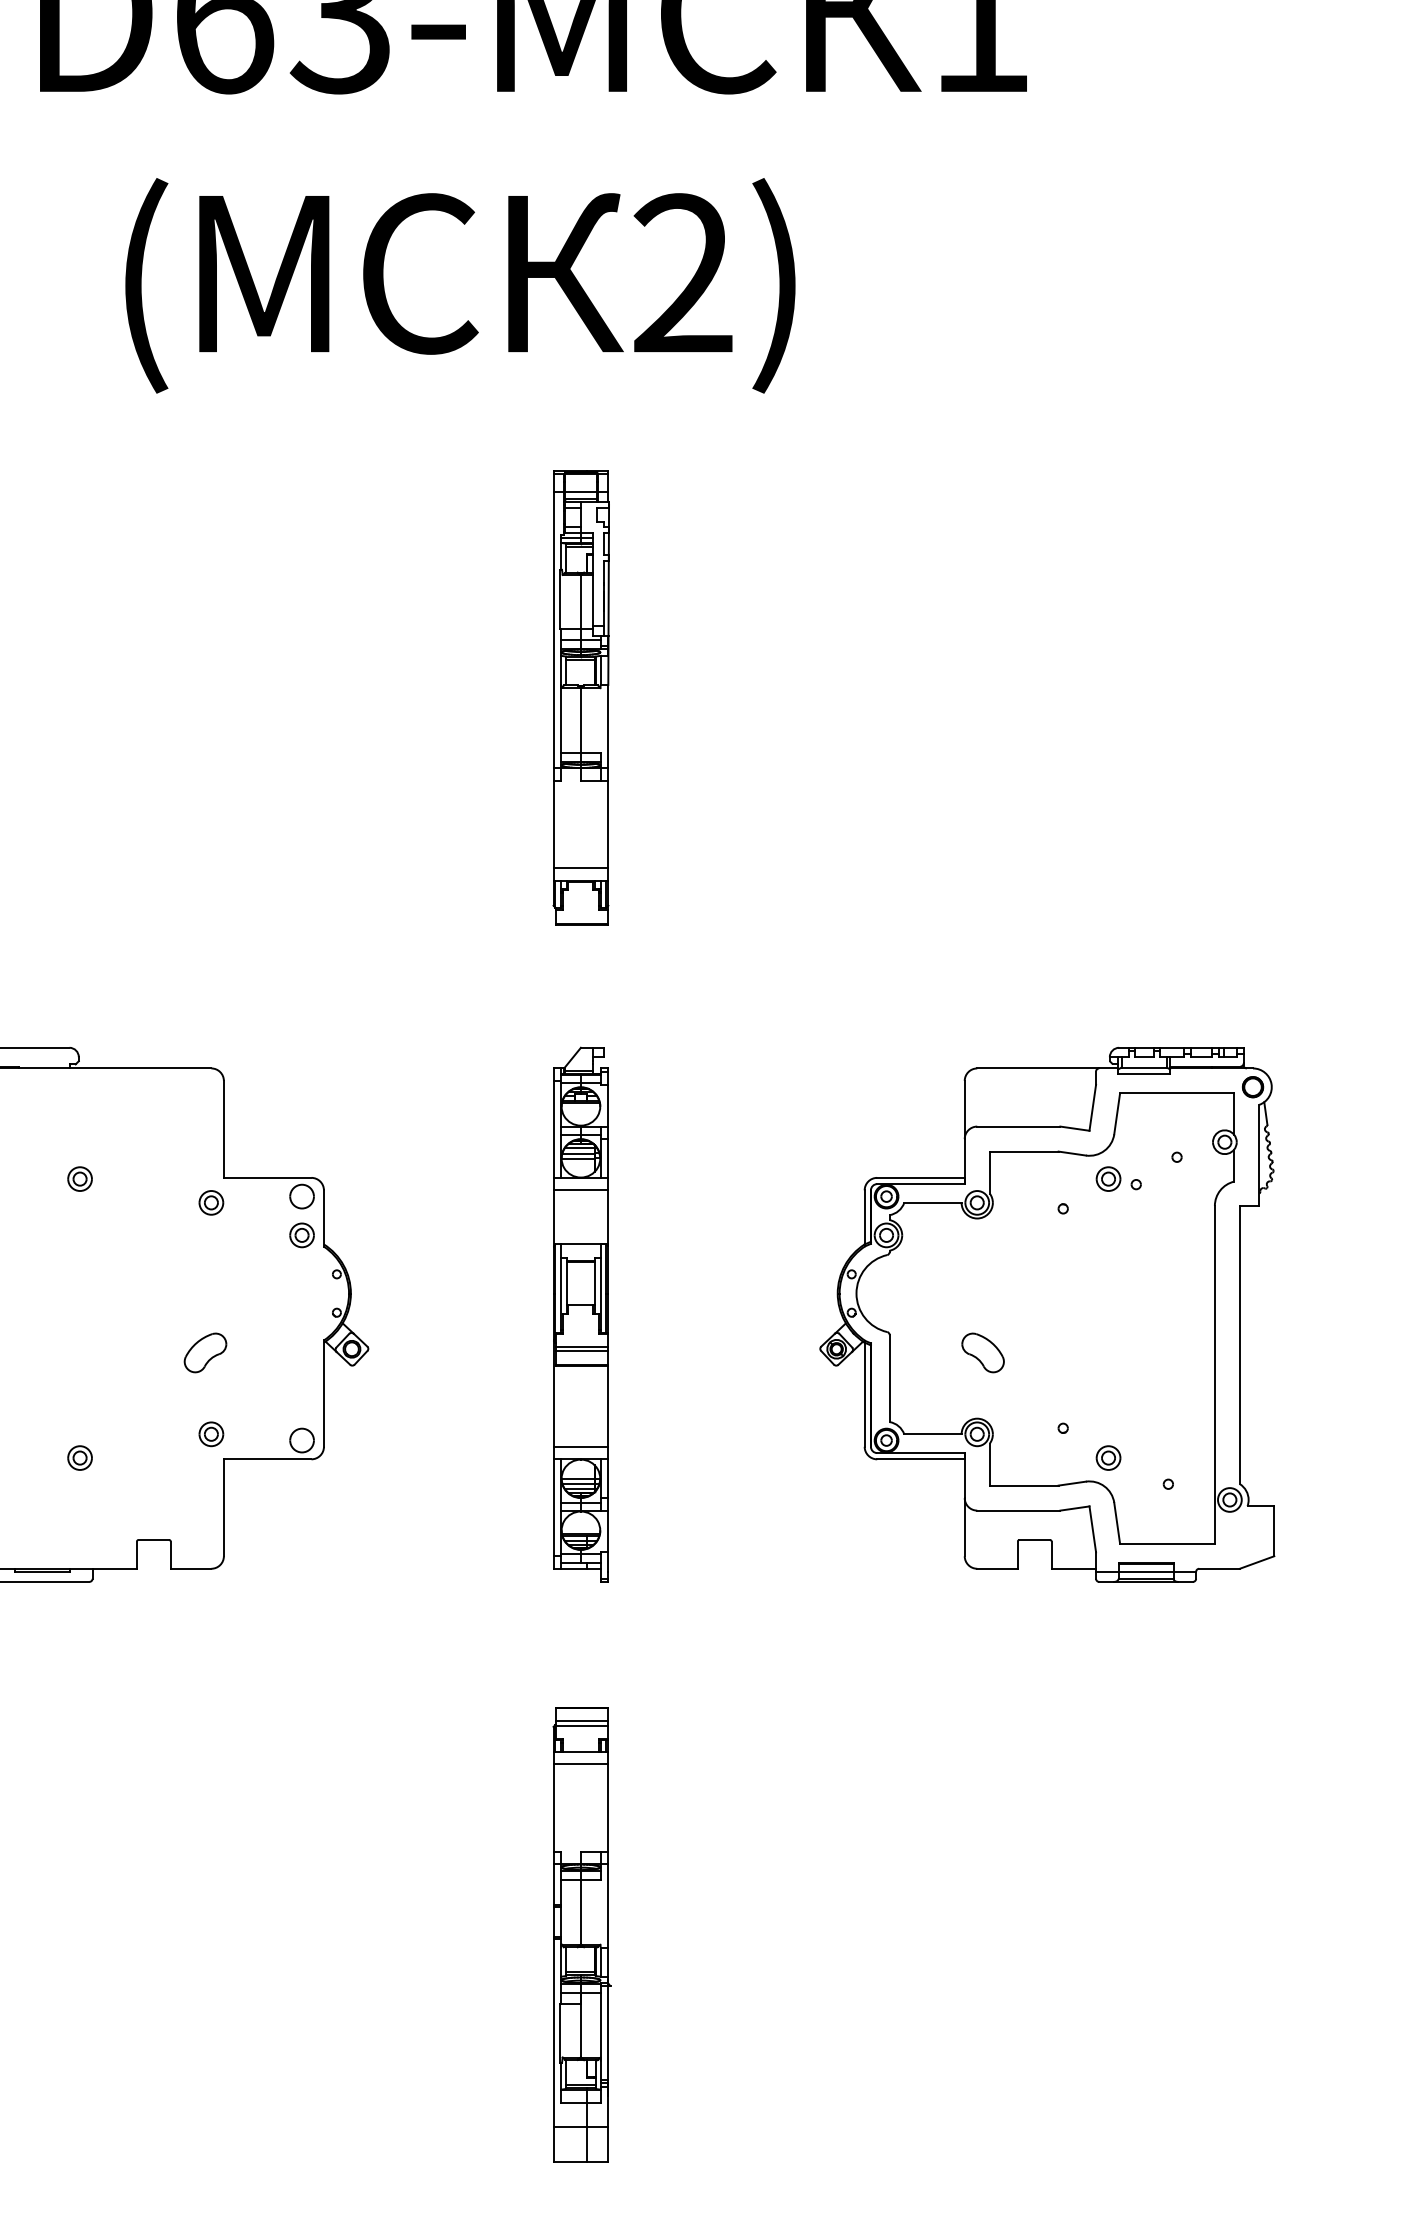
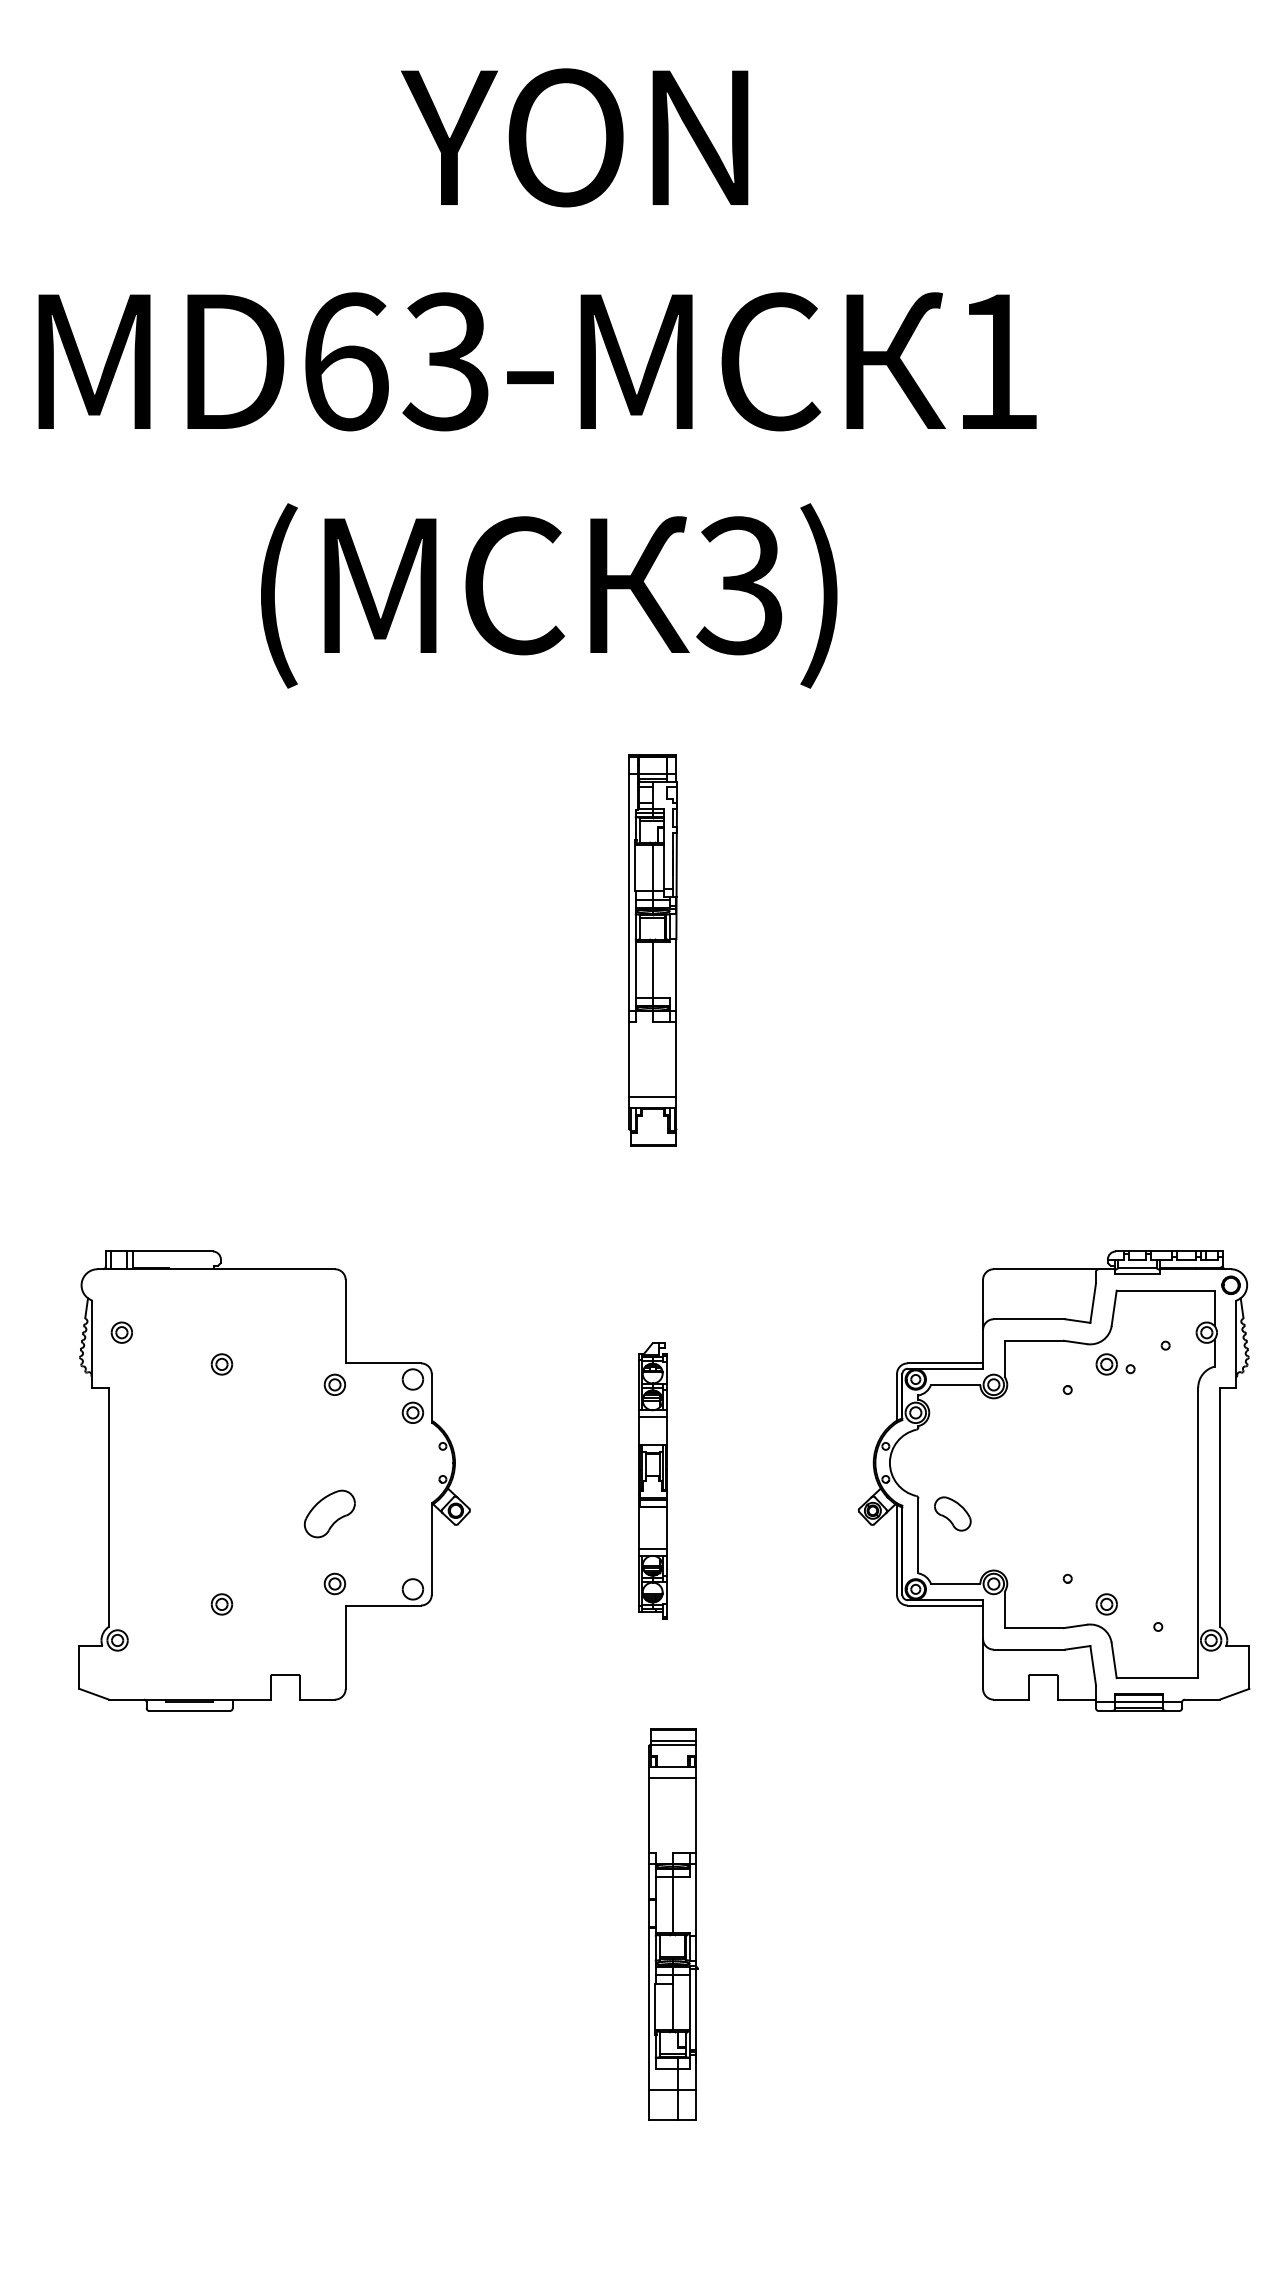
text: (681, 273) -> (739, 585), 2) -> 3)
part: (580, 1314) -> (652, 1480), size x0.6
part: (205, 1352) -> (329, 1513), size x1.4
part: (982, 1352) -> (952, 1513), moved
part: (581, 1934) -> (673, 1924), moved

